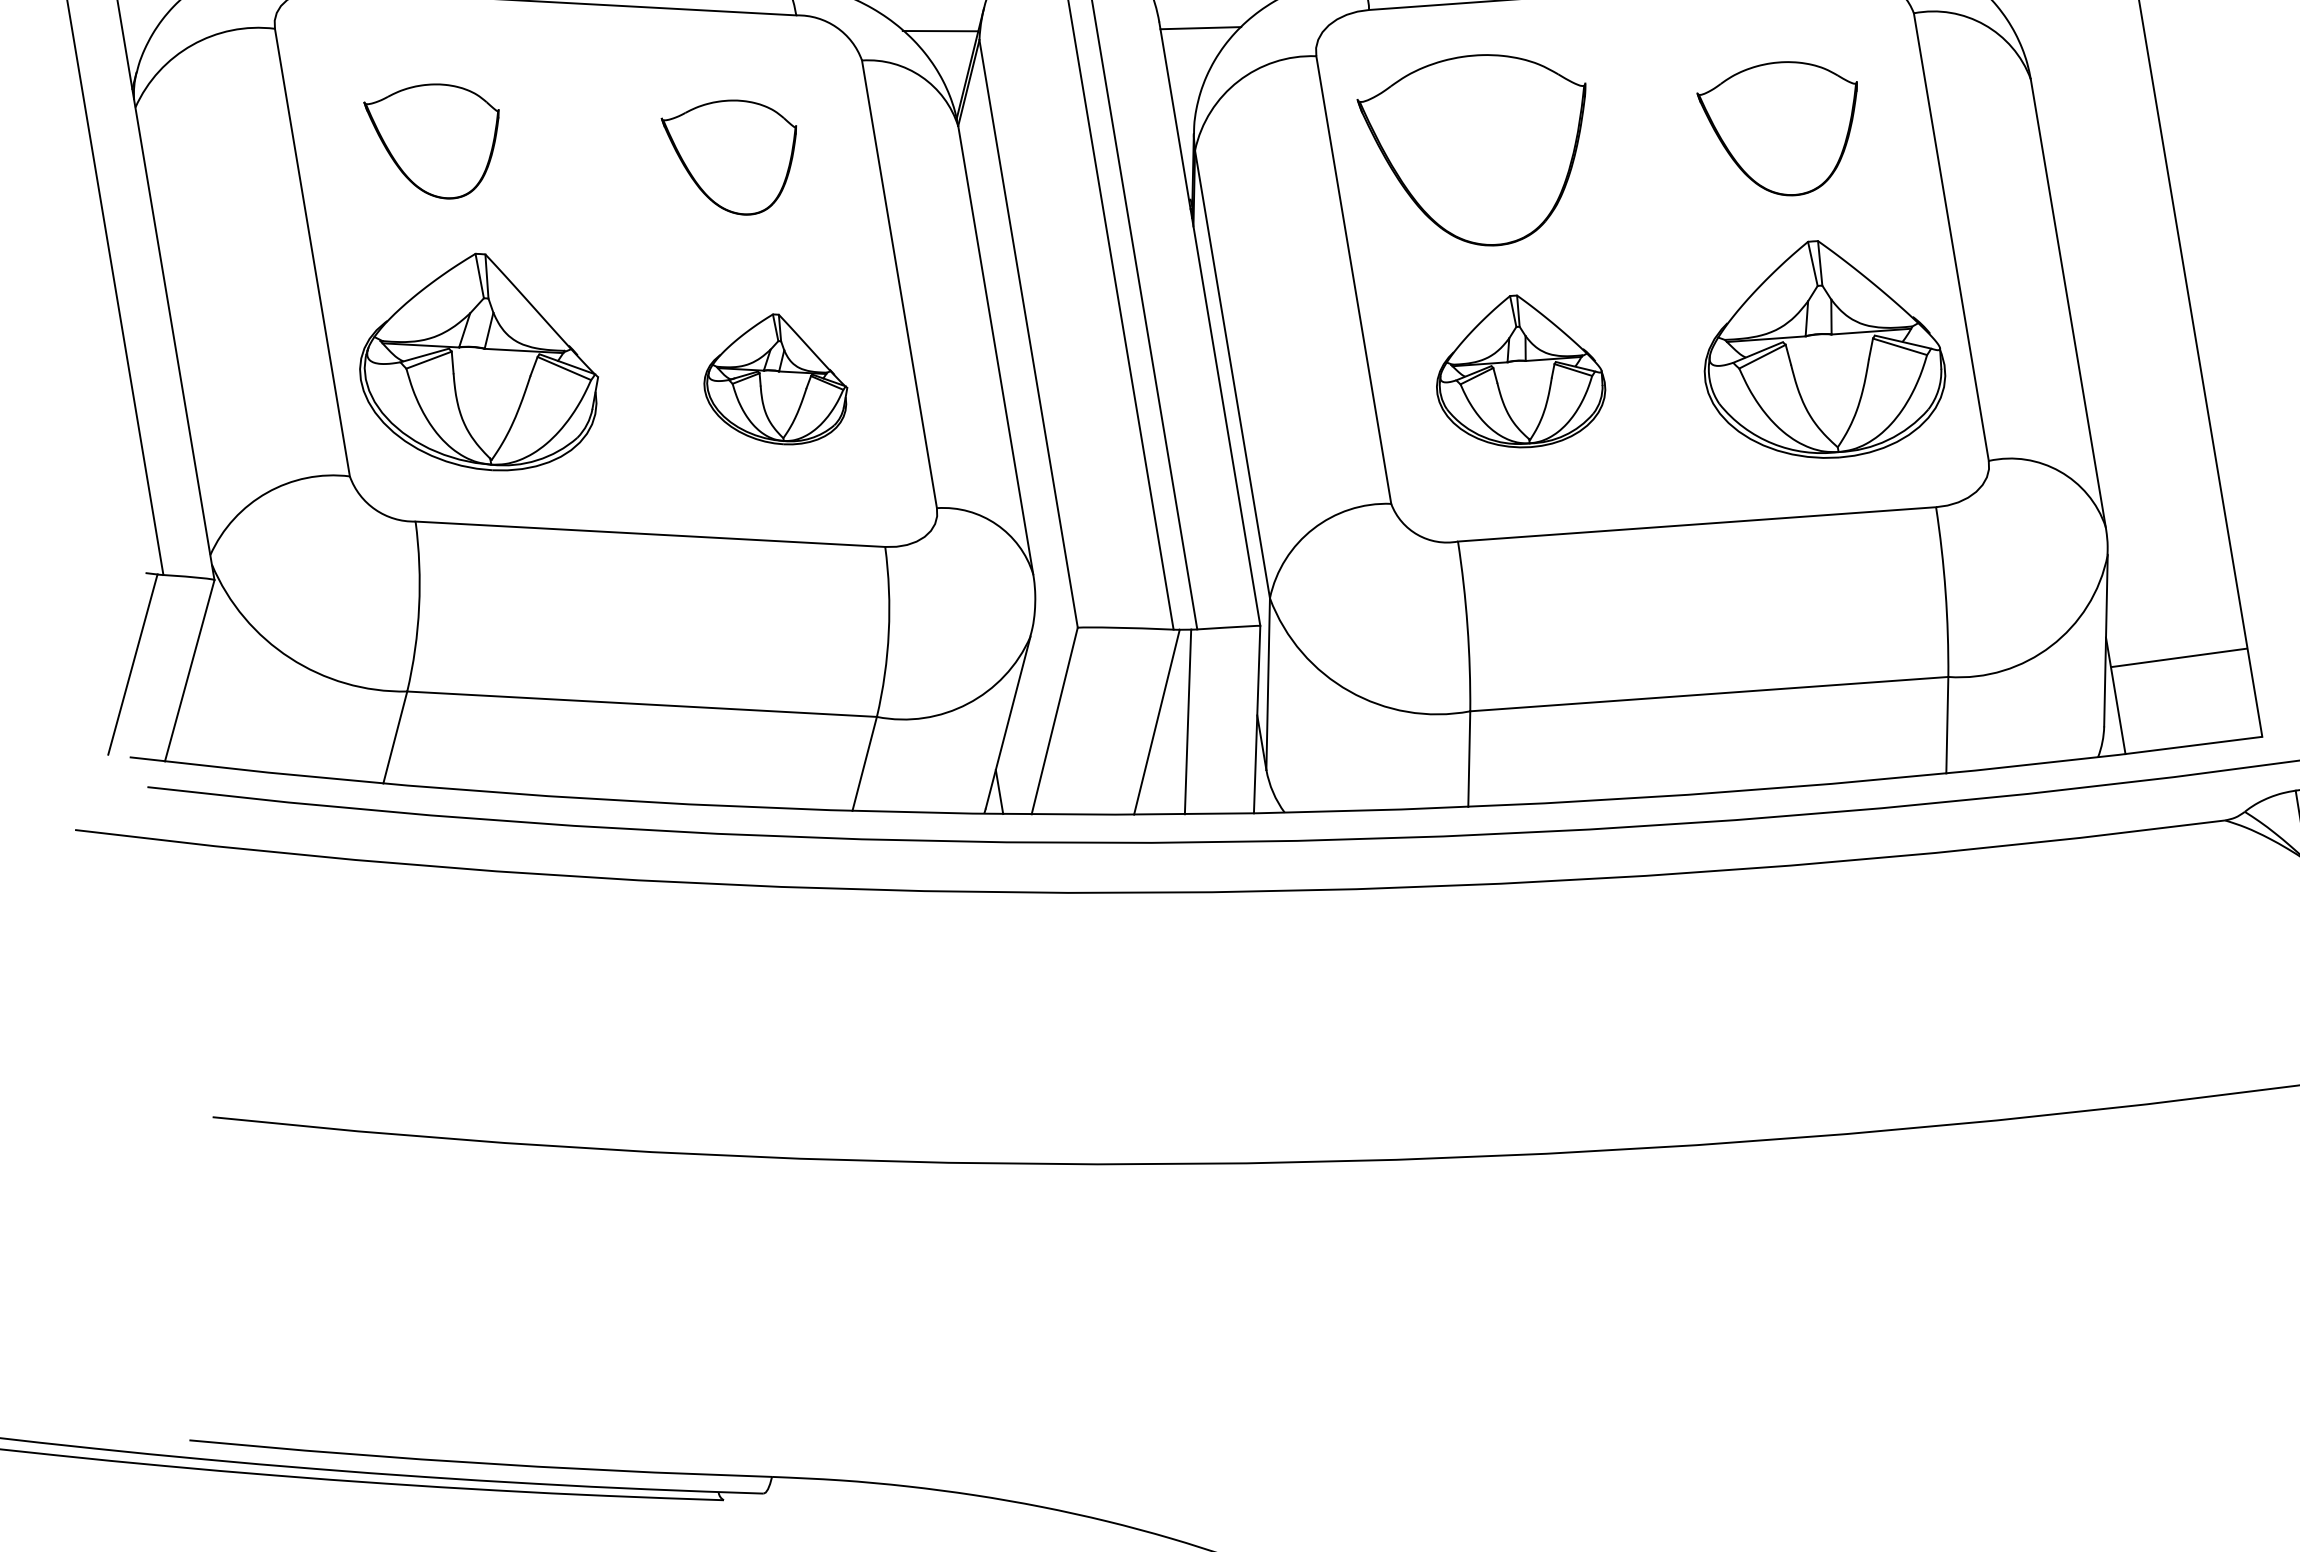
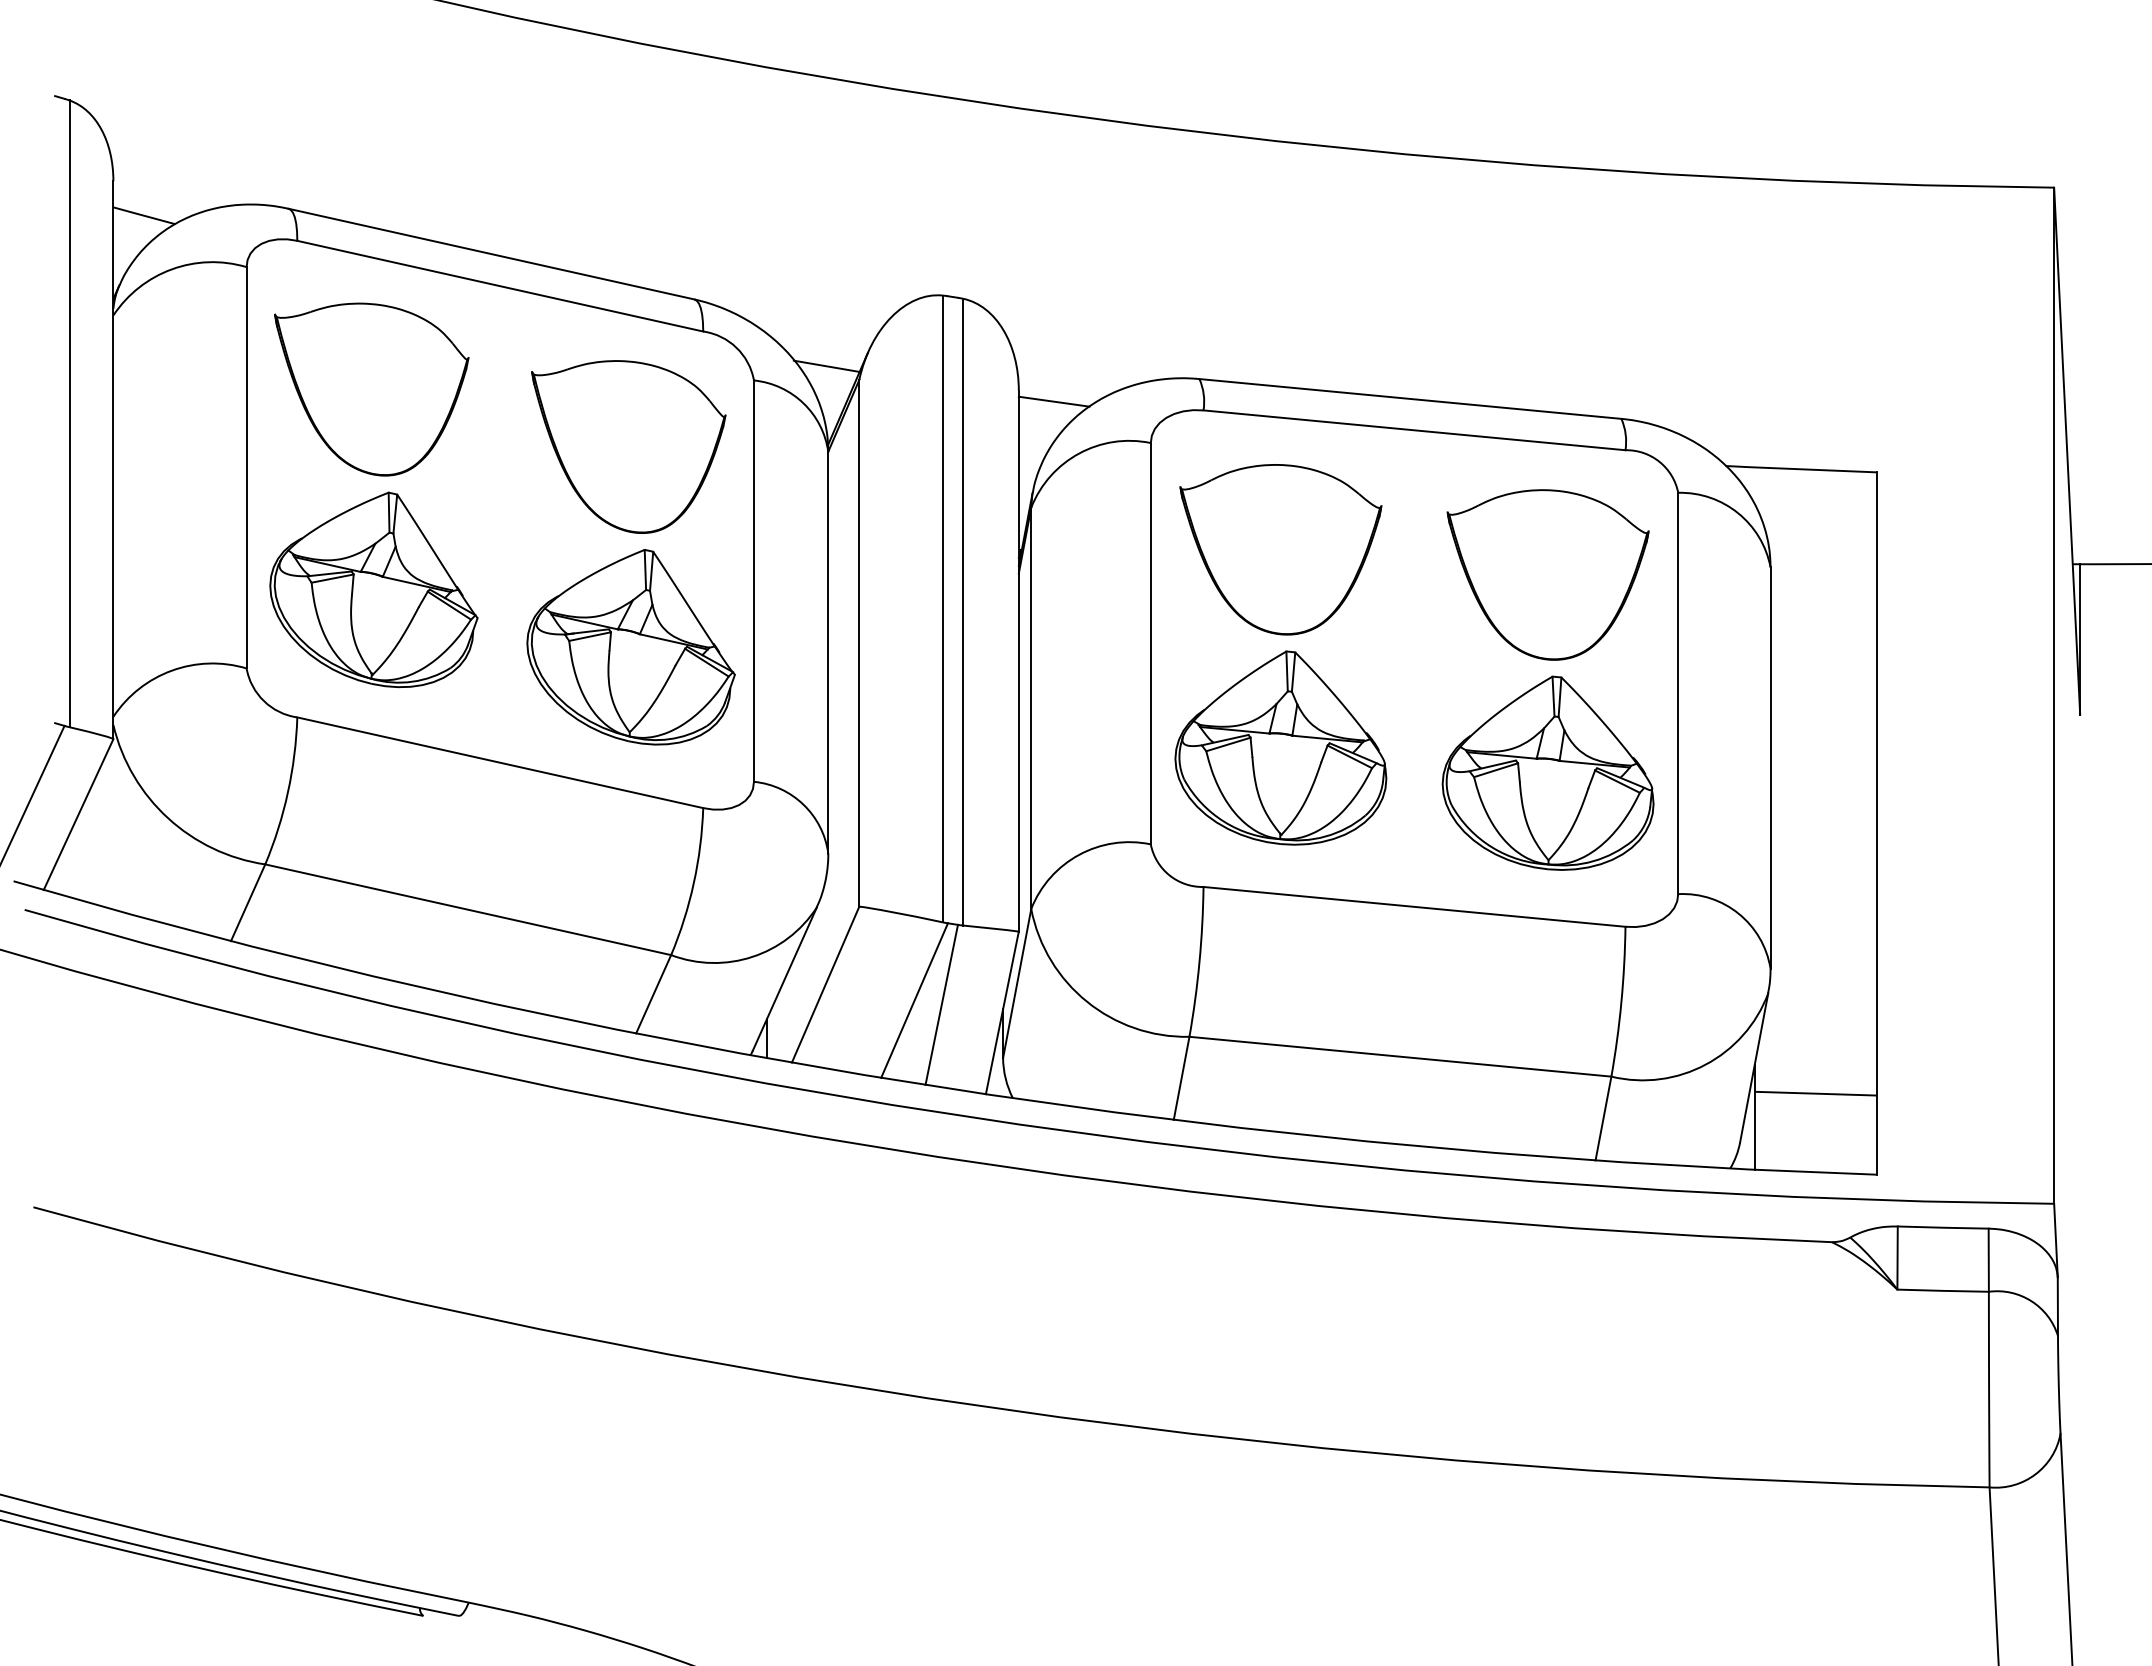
part: (1783, 128) -> (1547, 574), size x1.43
part: (437, 141) -> (371, 389), size x1.67
part: (734, 157) -> (628, 446), size x1.67
part: (1517, 371) -> (1280, 747), size x1.43
part: (774, 381) -> (630, 647), size x1.67

